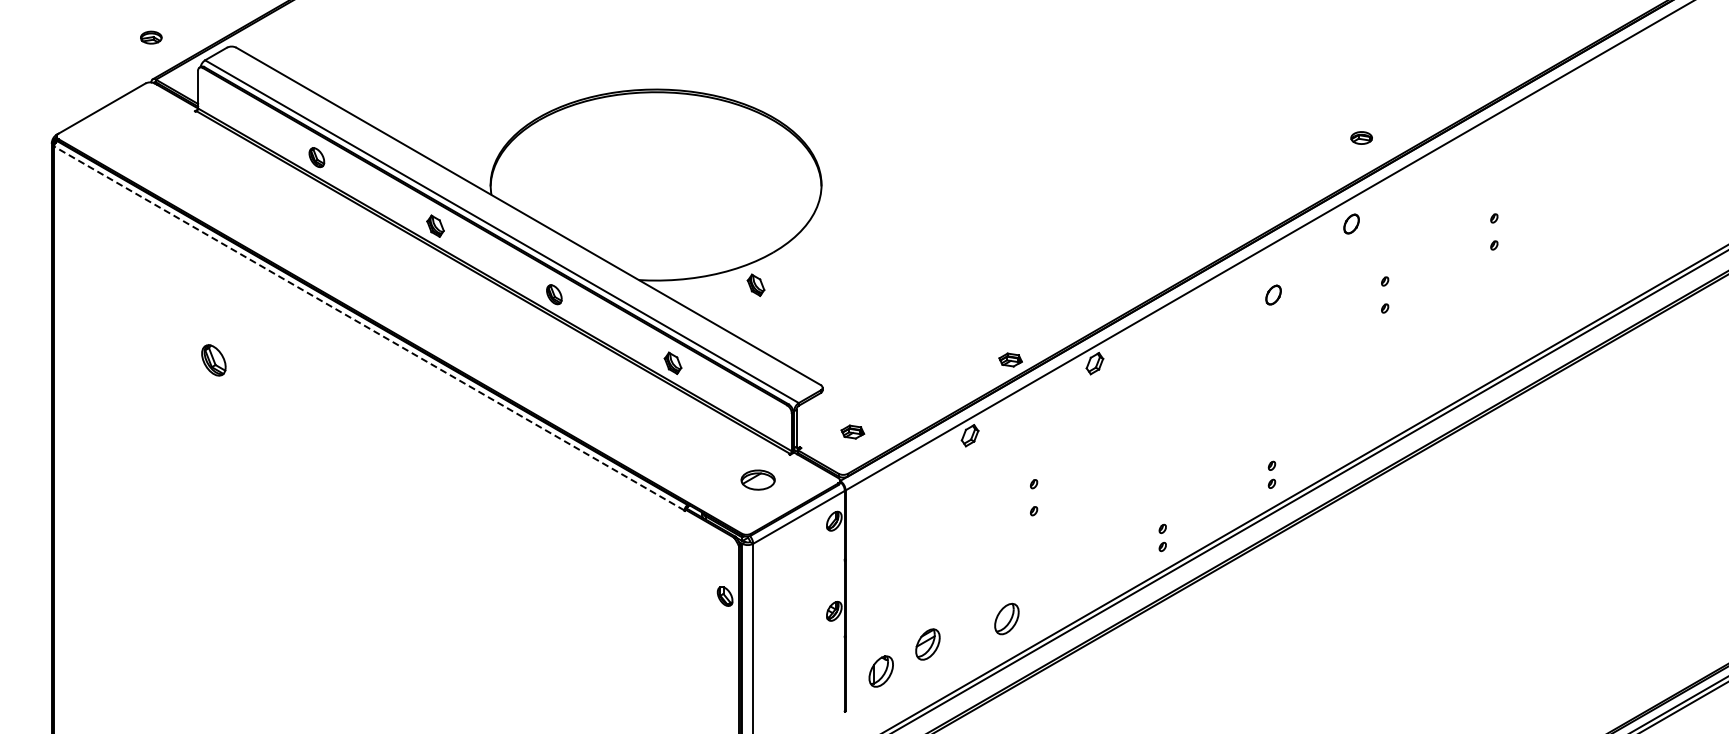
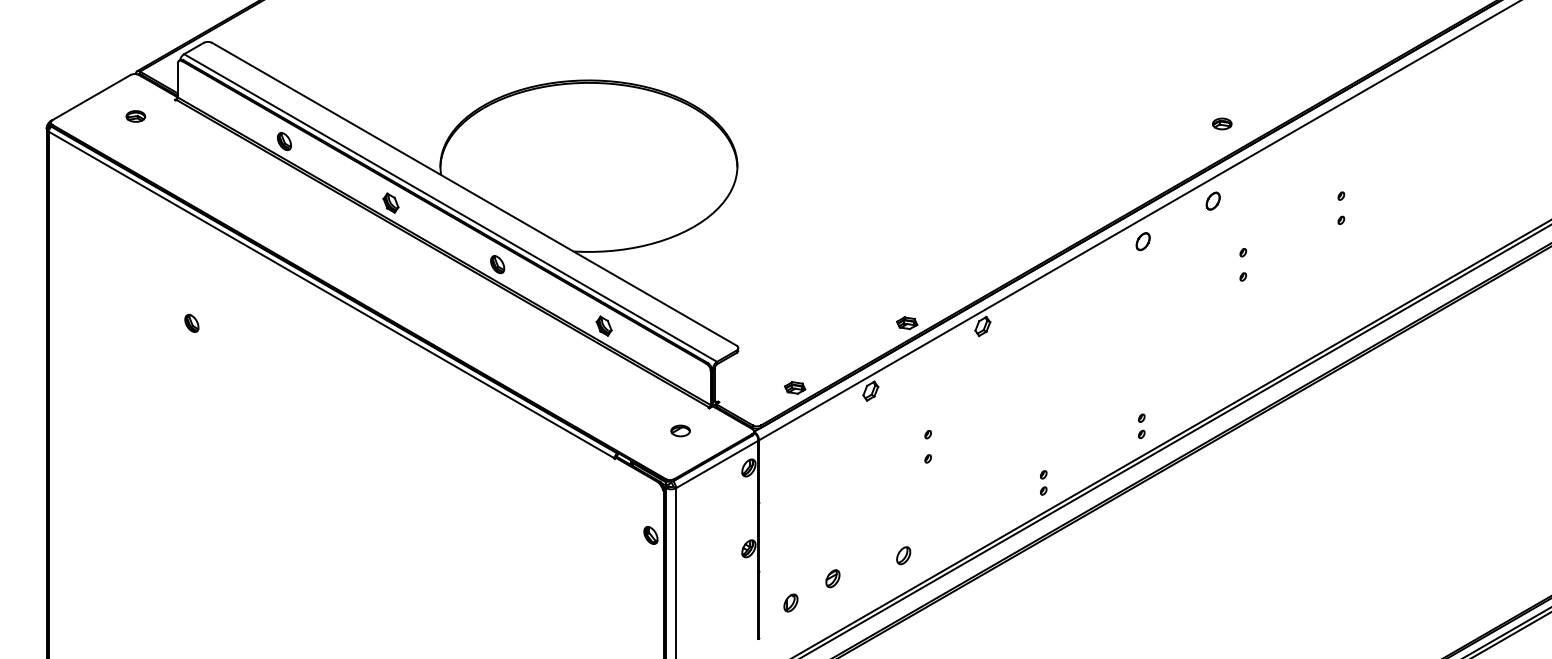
part: (151, 37) -> (136, 116), moved
part: (755, 284) -> (678, 255), removed
part: (1273, 294) -> (1143, 241), moved
line: (369, 328) -> (331, 294), dashed -> solid
part: (213, 359) -> (191, 322), size x0.62
part: (852, 431) -> (794, 387), moved
part: (758, 479) -> (680, 430), size x0.62
part: (1006, 618) -> (903, 555), size x0.62
part: (927, 644) -> (832, 578), size x0.62
part: (880, 671) -> (790, 602), size x0.62

